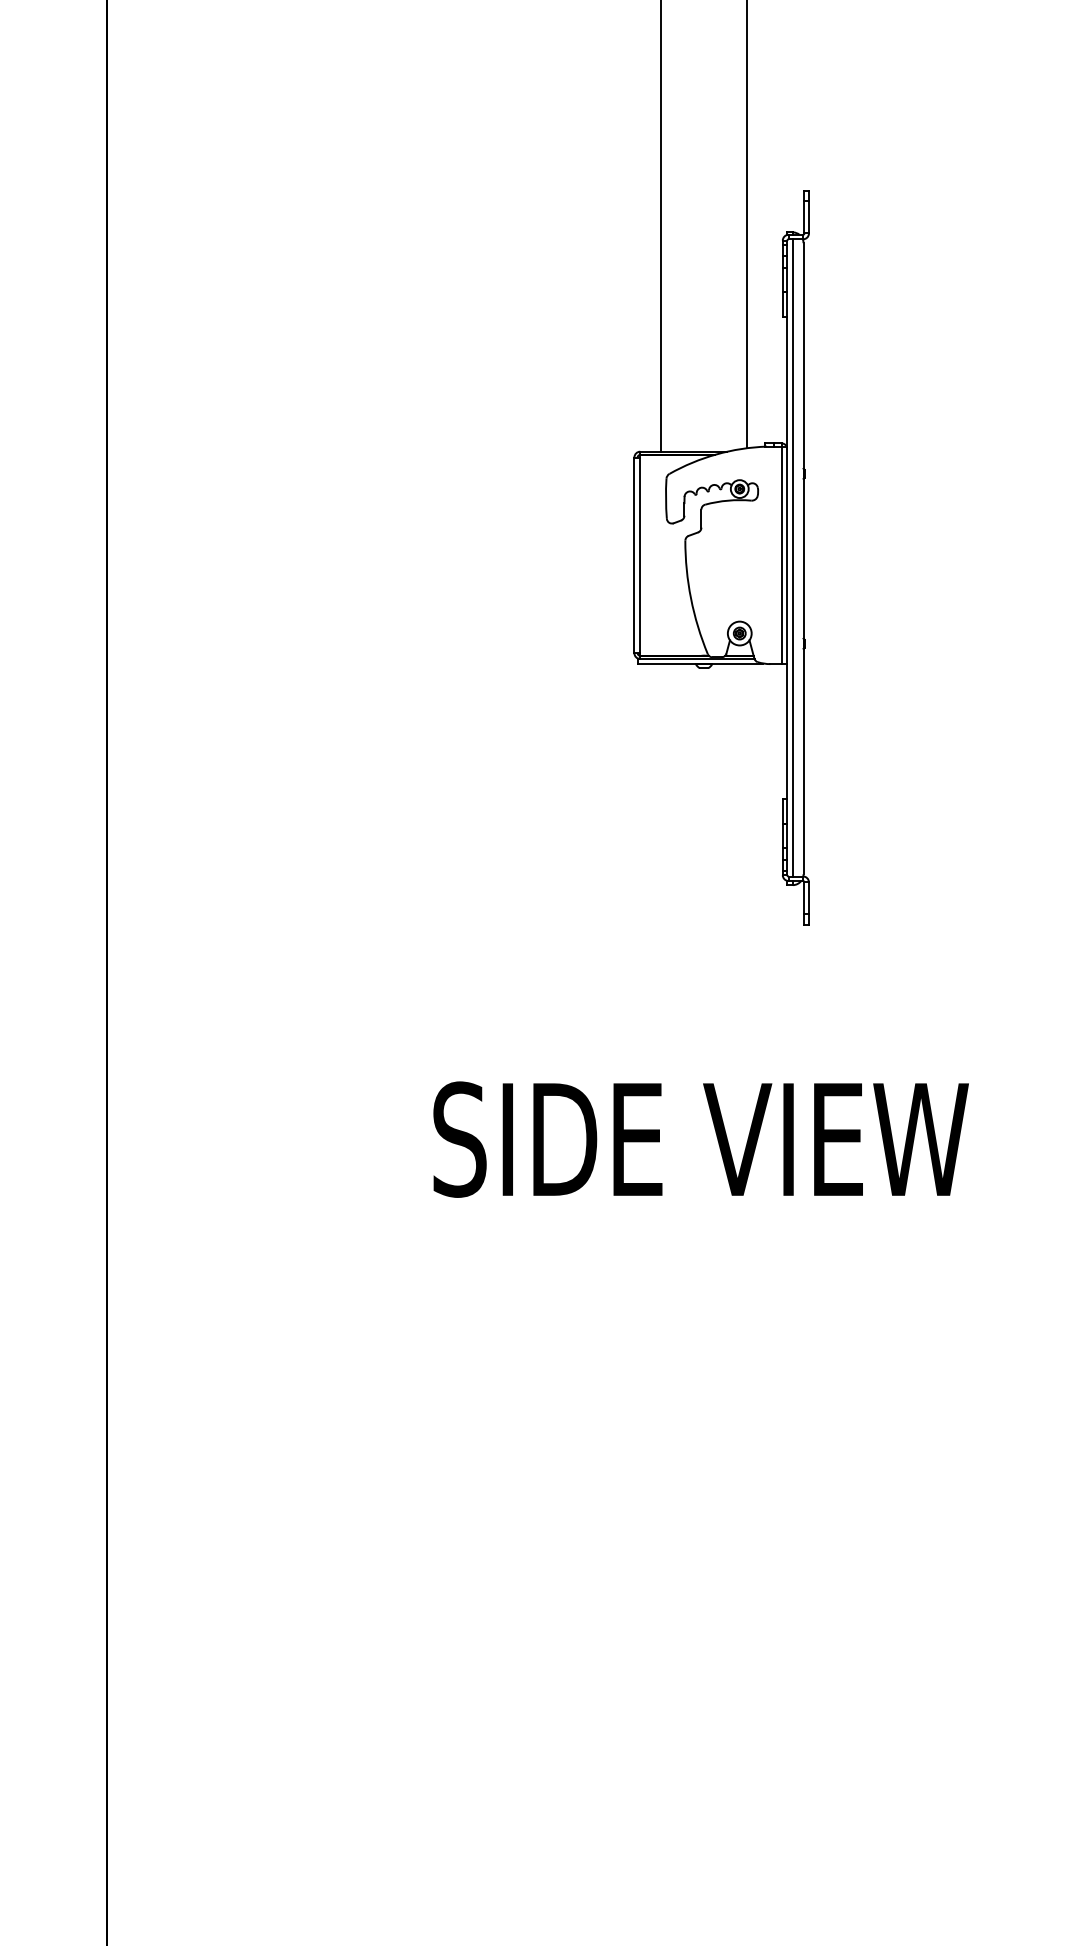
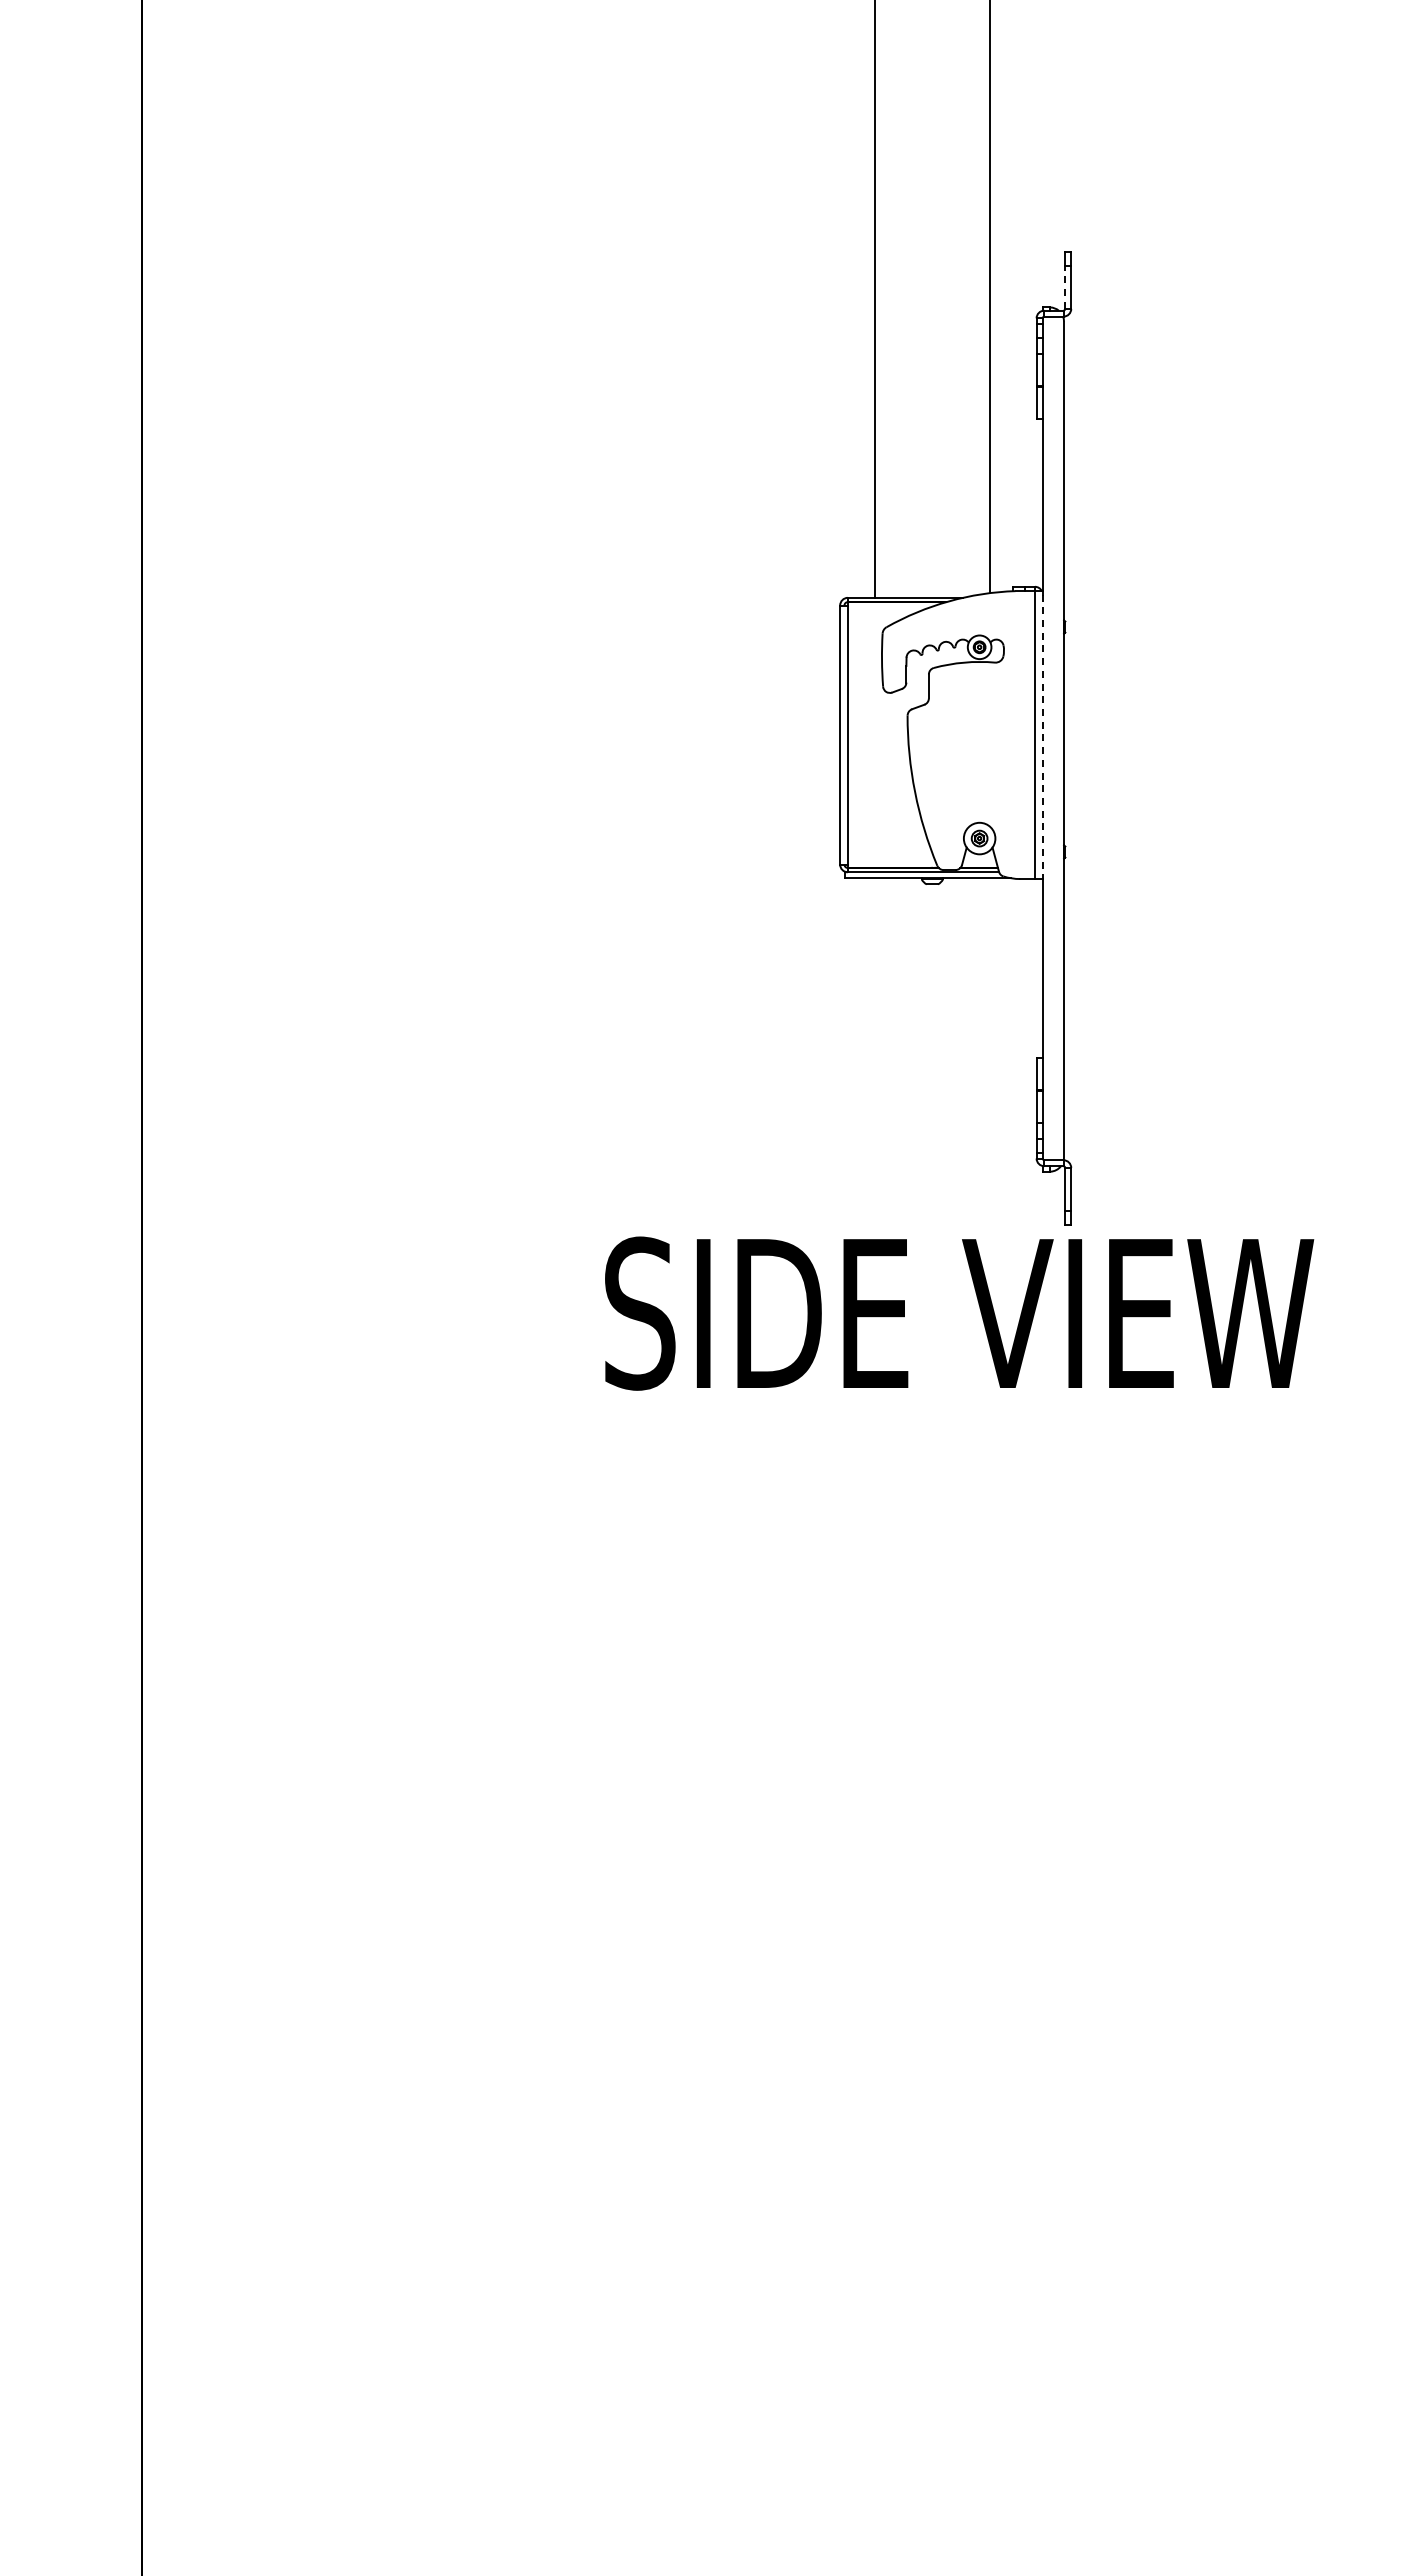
line: (804, 217) -> (1065, 287), solid -> dashed
line: (787, 557) -> (1042, 737), solid -> dashed
line: (793, 557) -> (1050, 738), removed
text: (701, 1139) -> (959, 1313), moved

